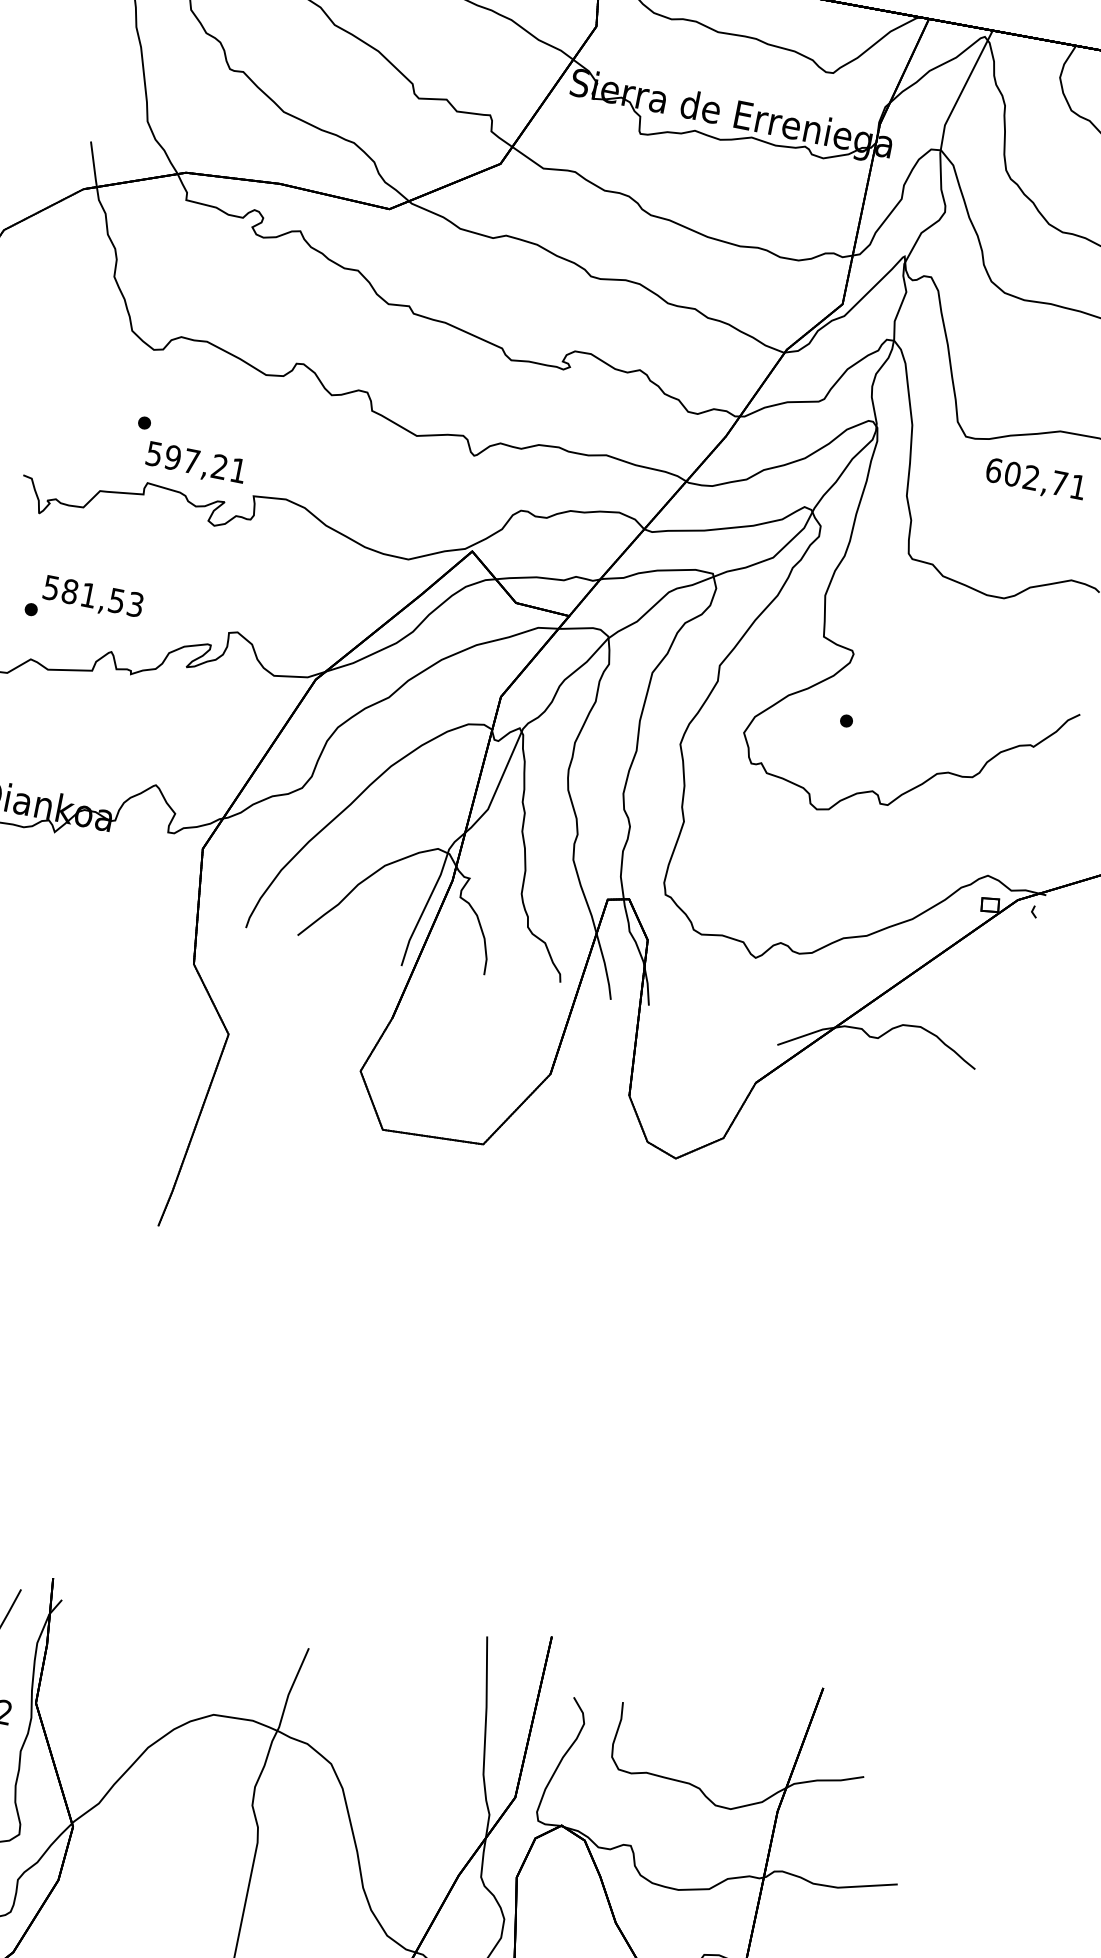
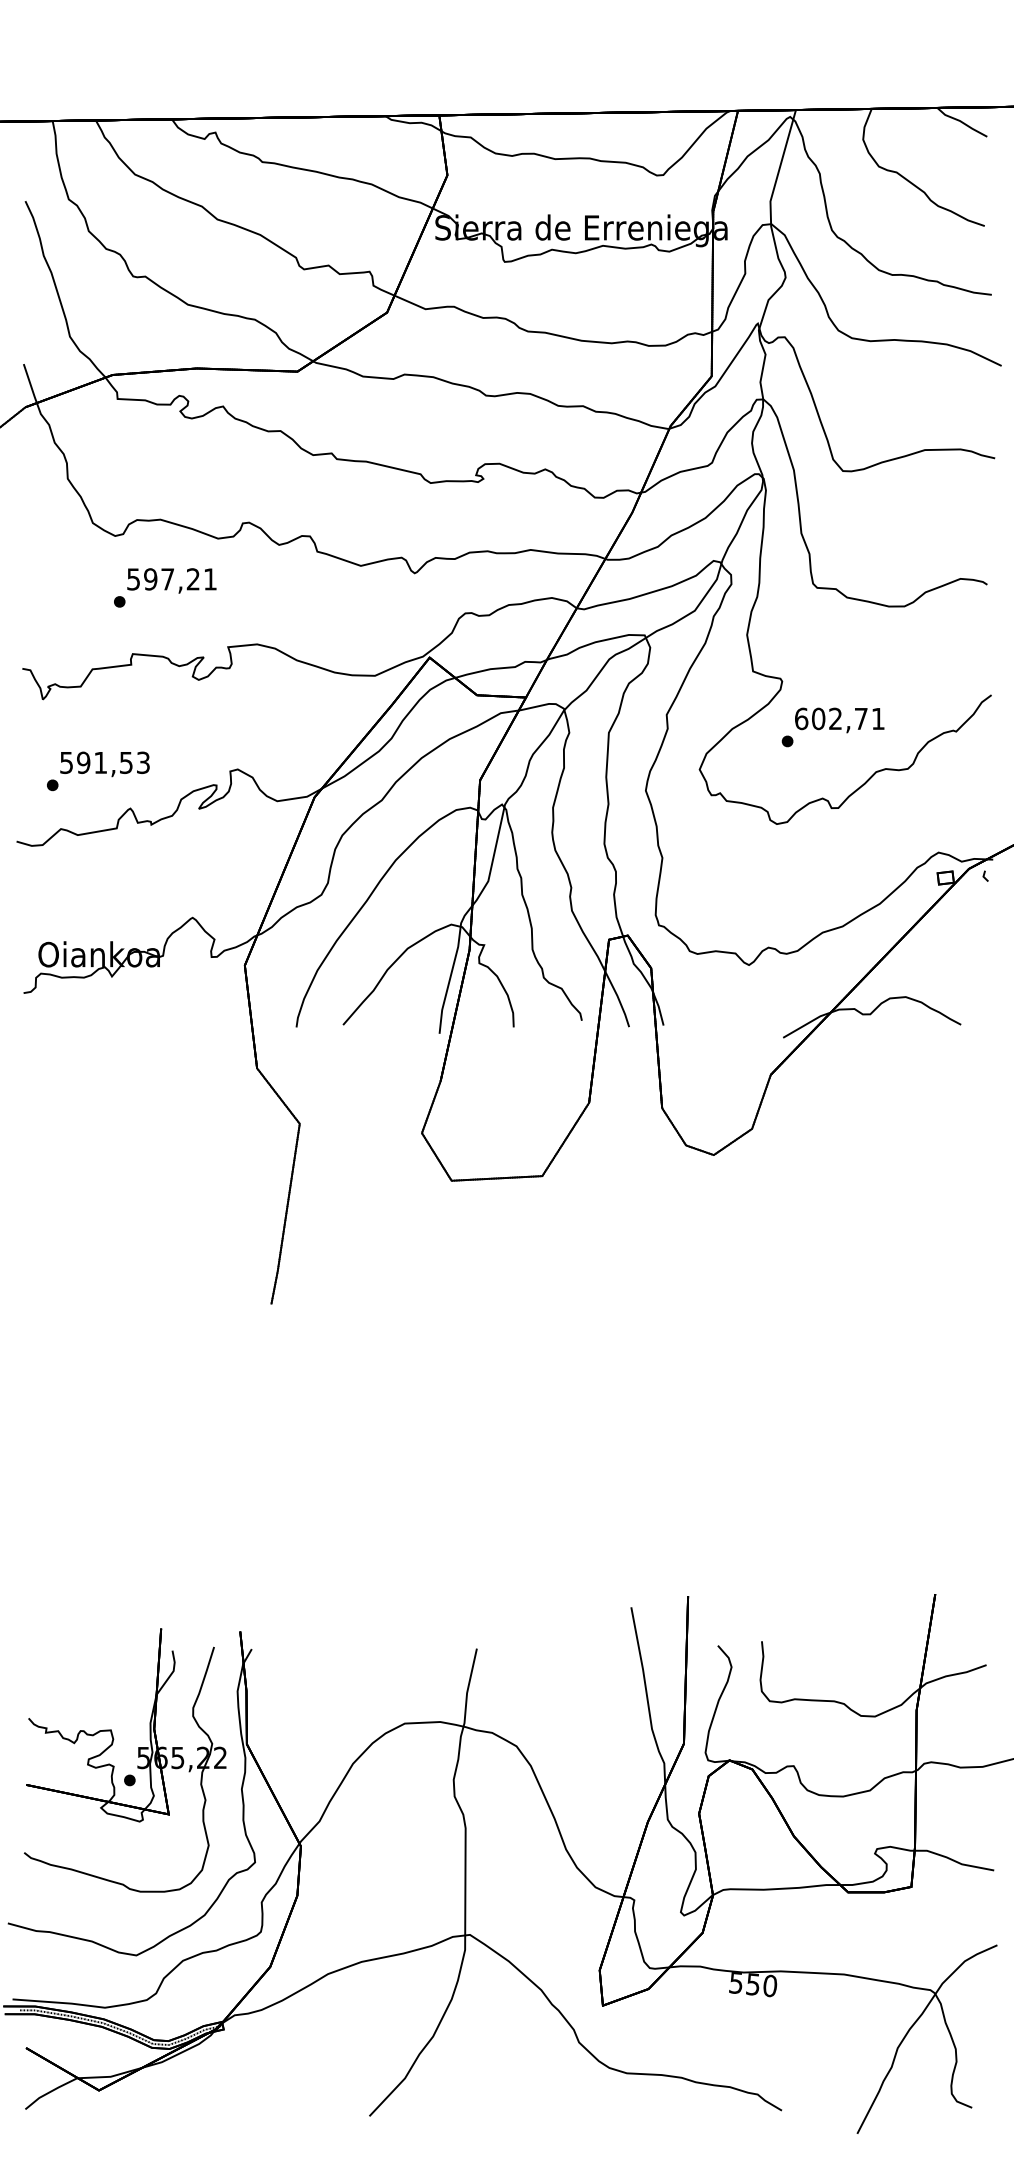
text: (195, 463) -> (171, 580), moved
text: (1035, 480) -> (839, 720), moved
text: (69, 591) -> (83, 762), 581,53 -> 591,53

